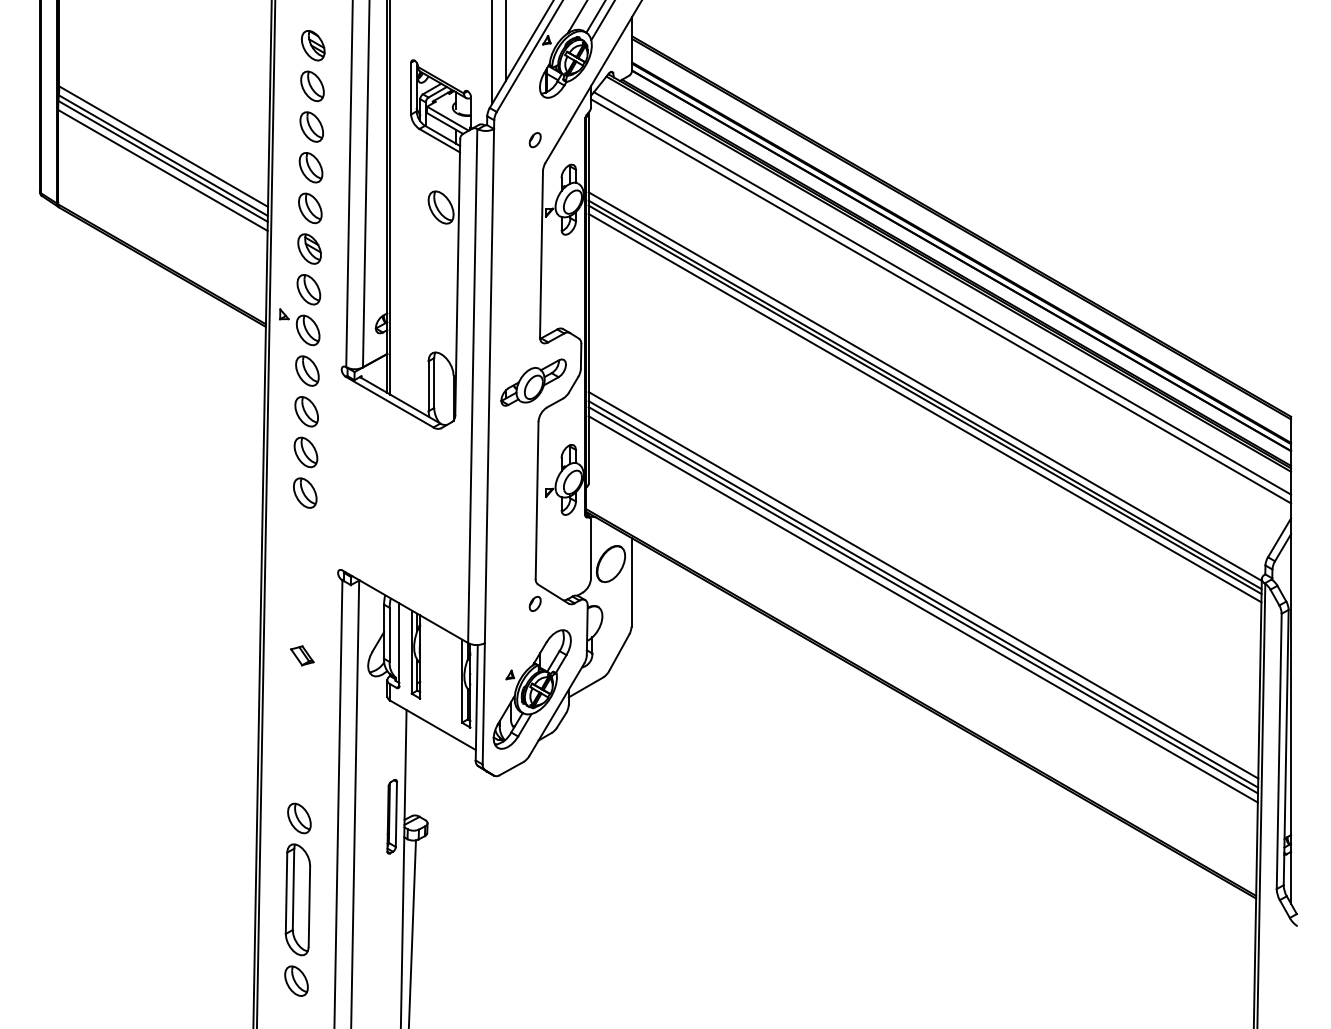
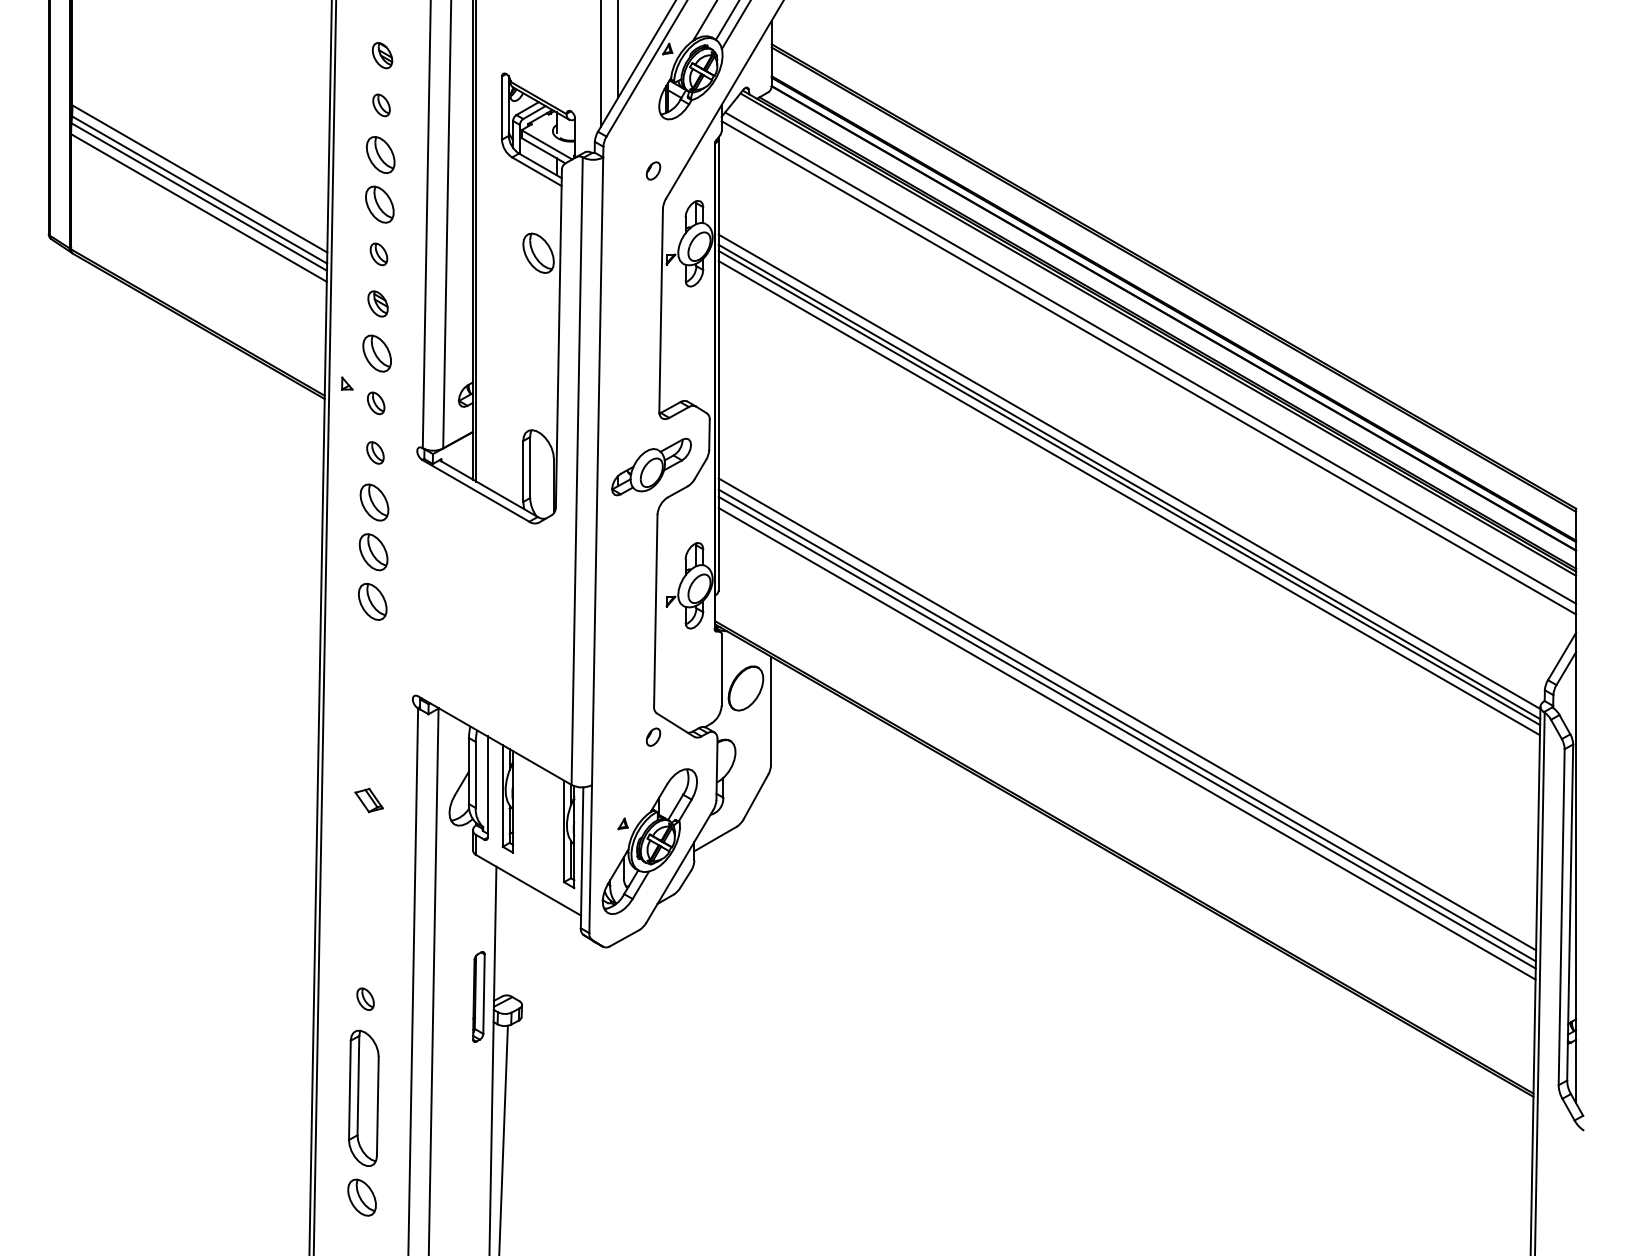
part: (313, 45) -> (382, 55), size x0.7
part: (312, 86) -> (381, 105), size x0.6
part: (309, 208) -> (378, 254), size x0.6
part: (309, 248) -> (377, 303), size x0.7
part: (307, 330) -> (375, 403), size x0.6
part: (307, 370) -> (375, 452), size x0.6
part: (299, 818) -> (365, 999), size x0.6

